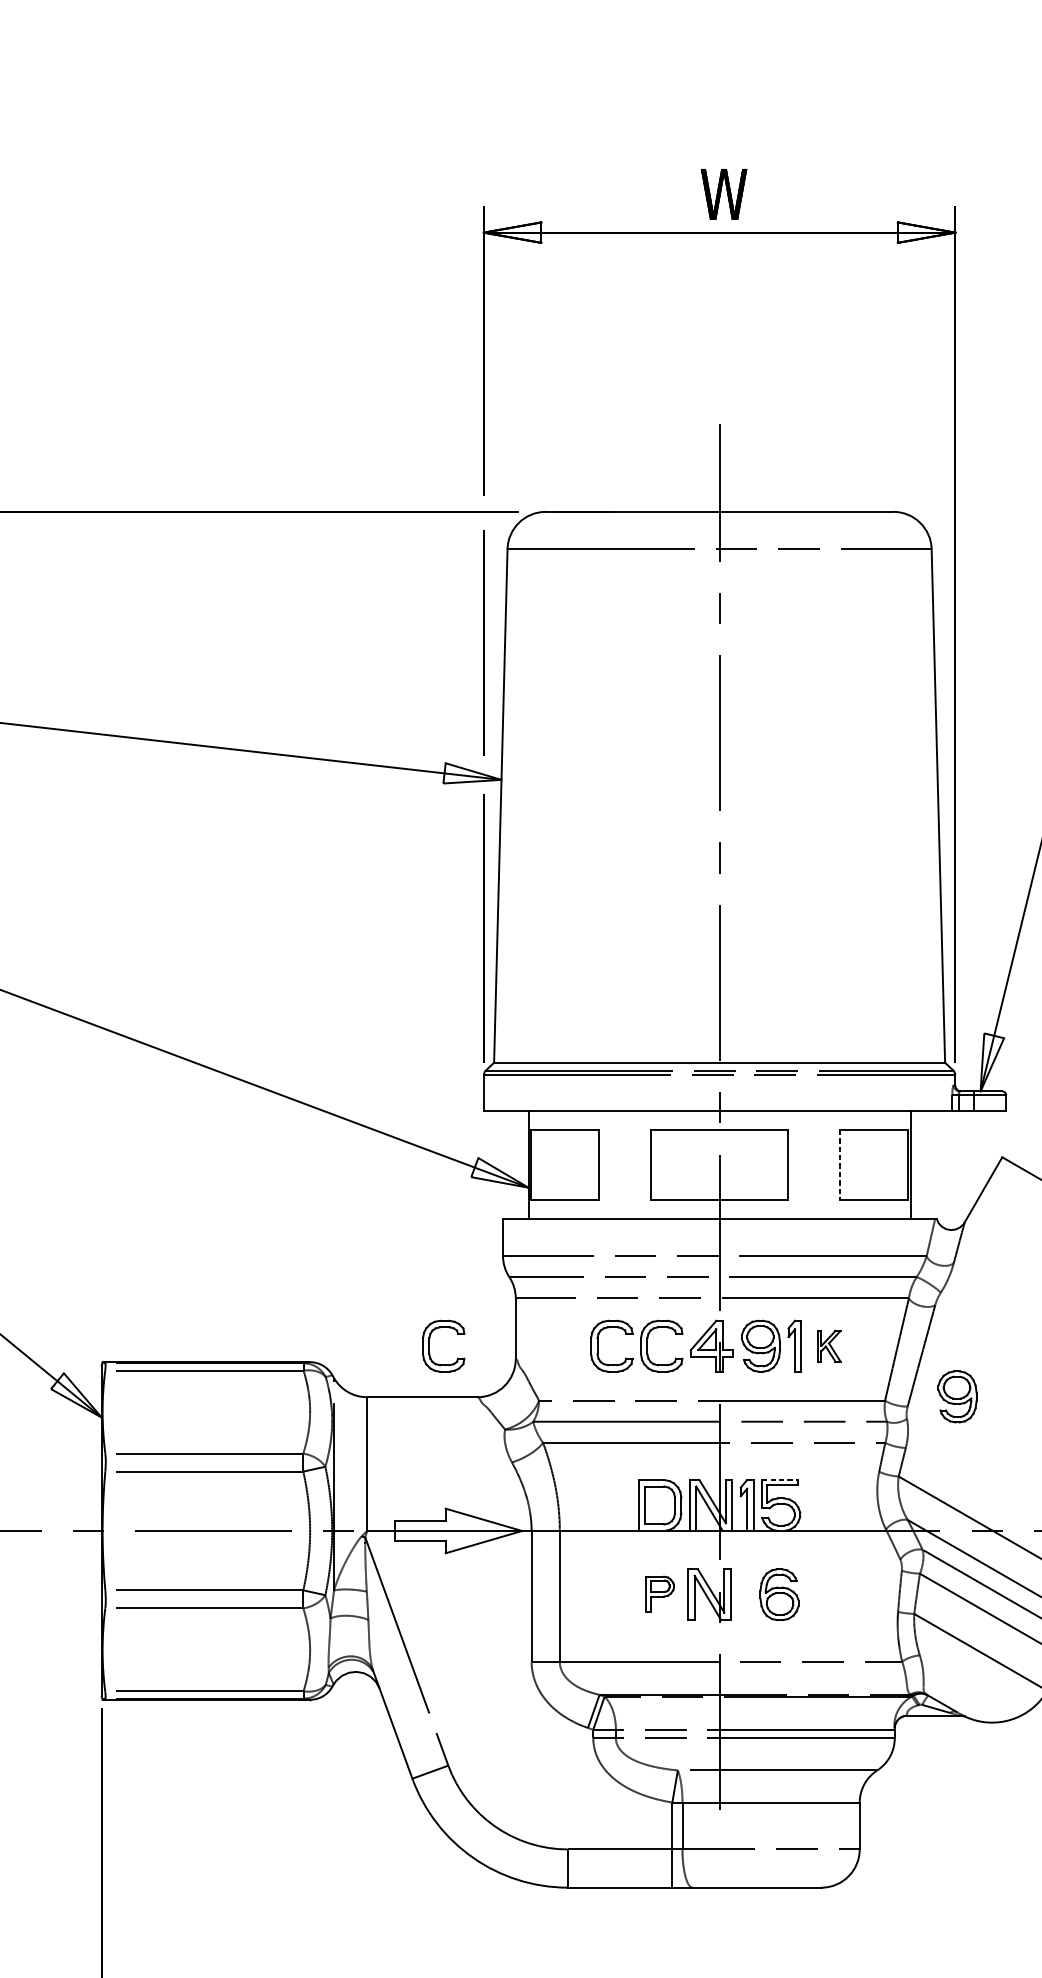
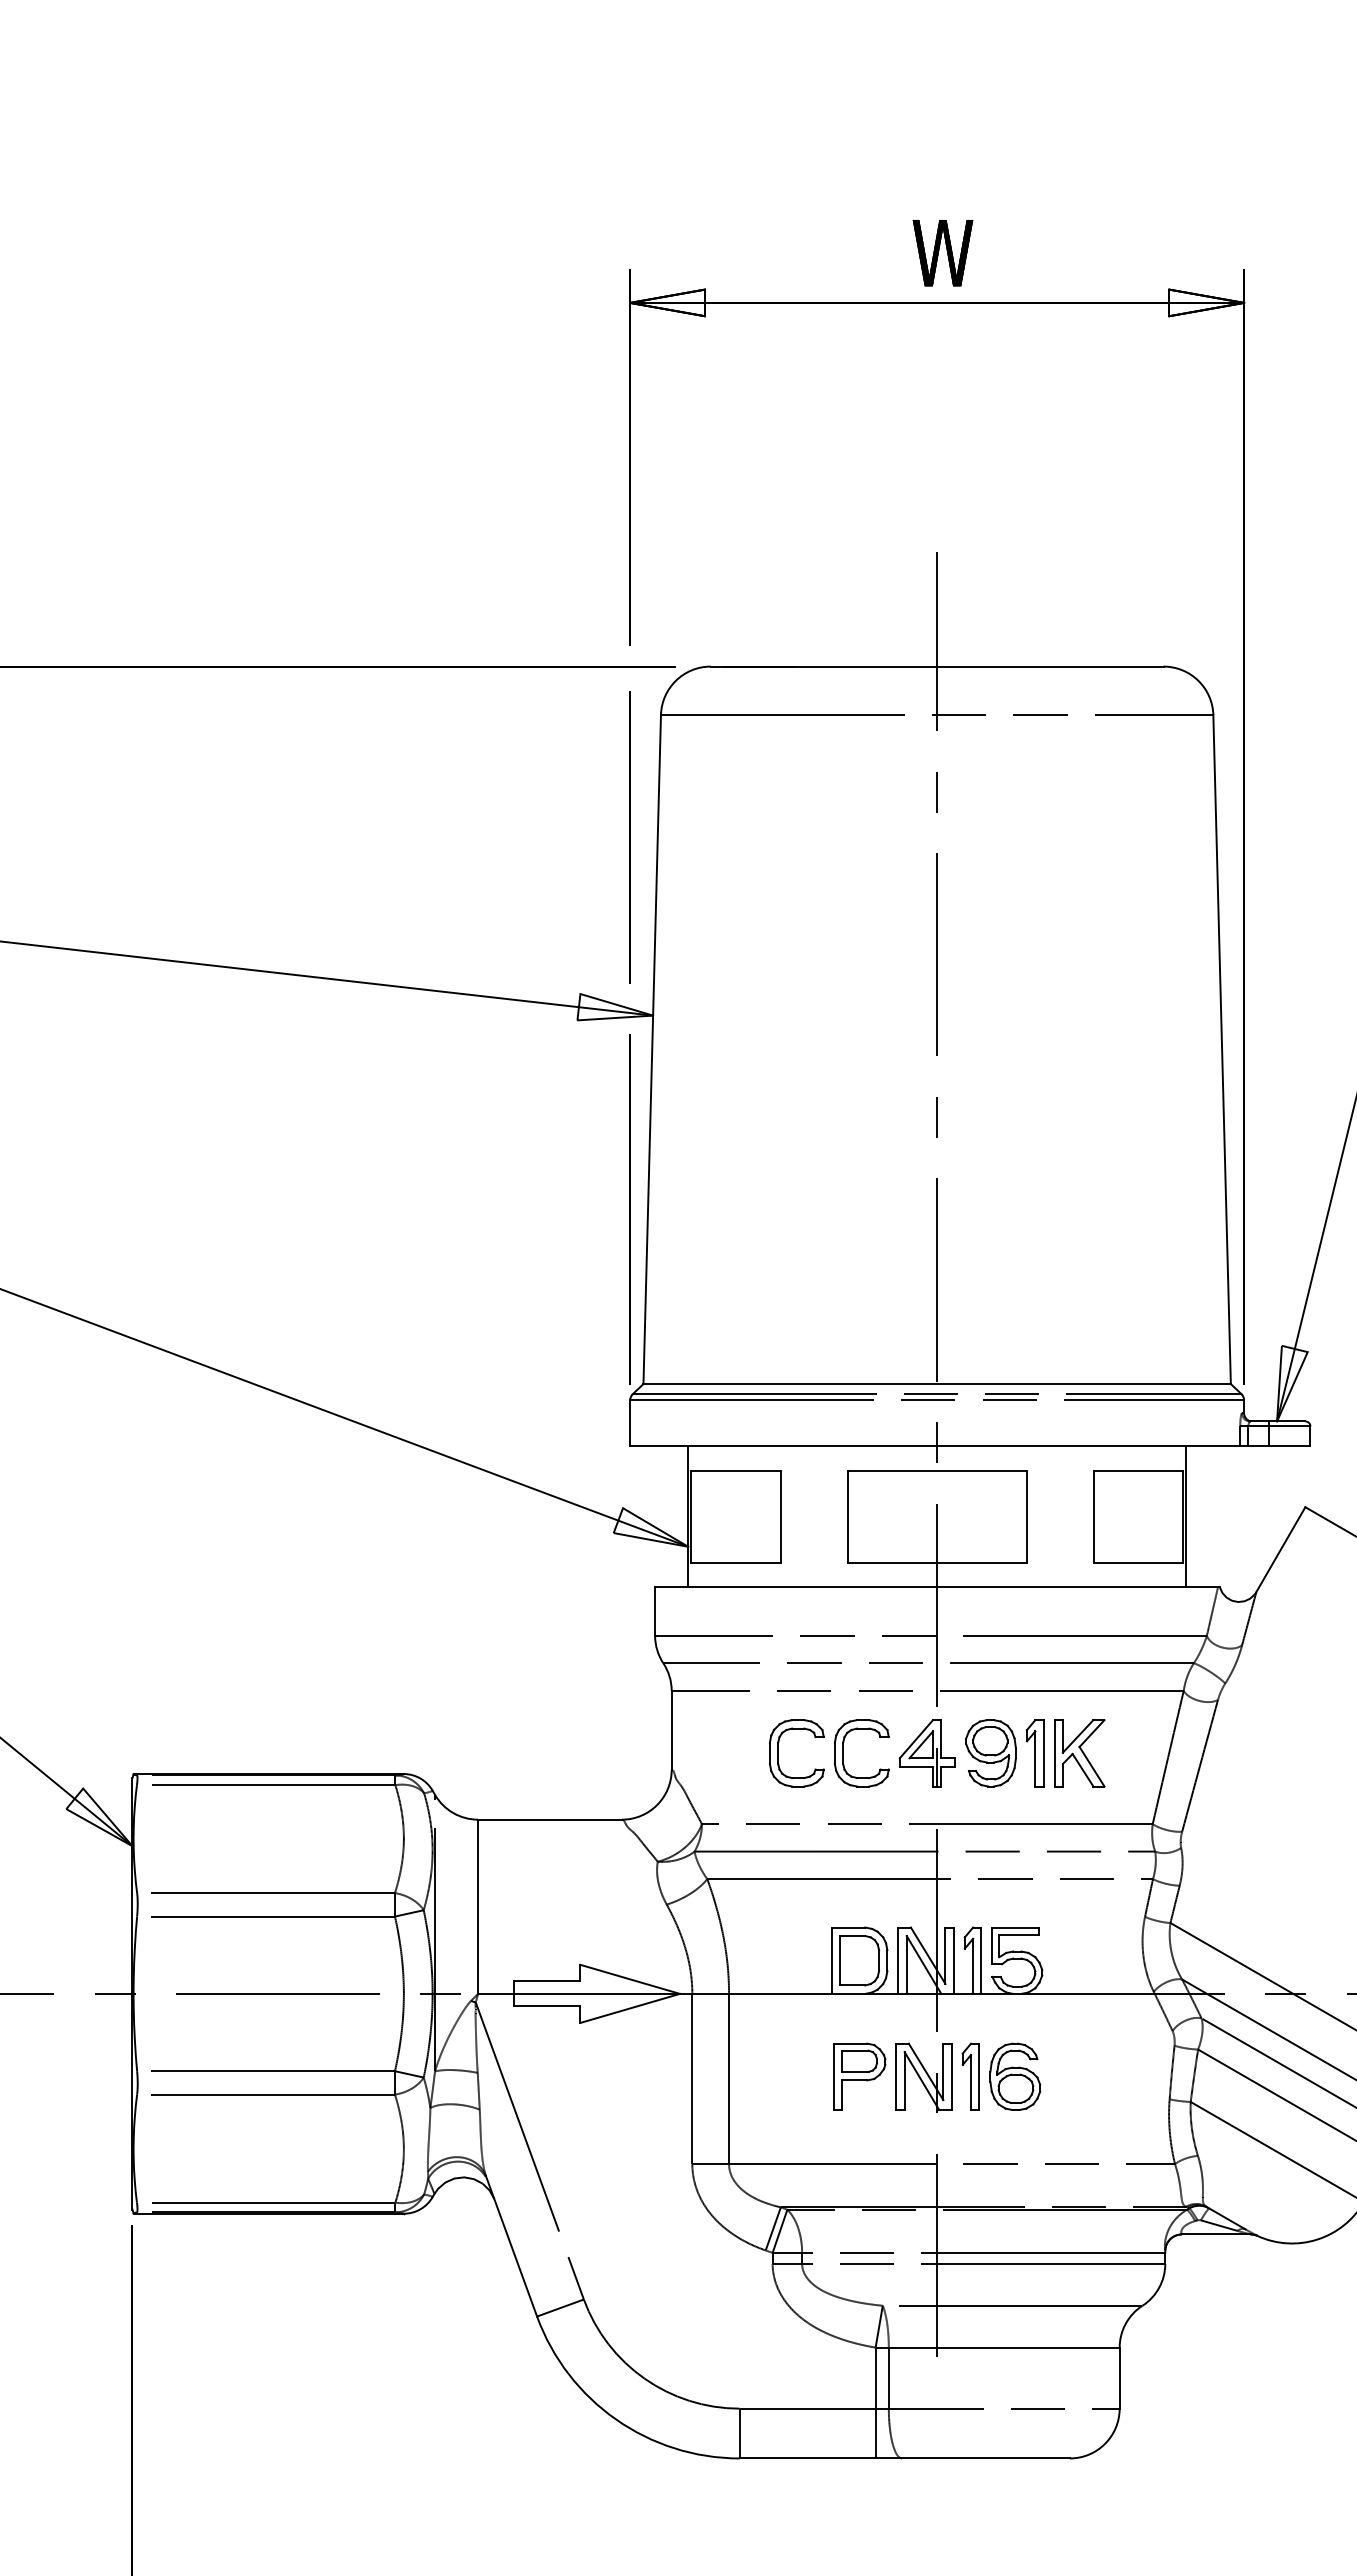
line: (839, 1164) -> (1093, 1516), dashed -> solid
part: (429, 1346) -> (559, 1753), removed
part: (828, 1346) -> (1079, 1753), size x1.67
part: (957, 1397) -> (1246, 1819), removed
line: (779, 1480) -> (1015, 1927), dashed -> solid
part: (659, 1594) -> (859, 2076), size x1.43
part: (745, 1594) -> (970, 2076), added

